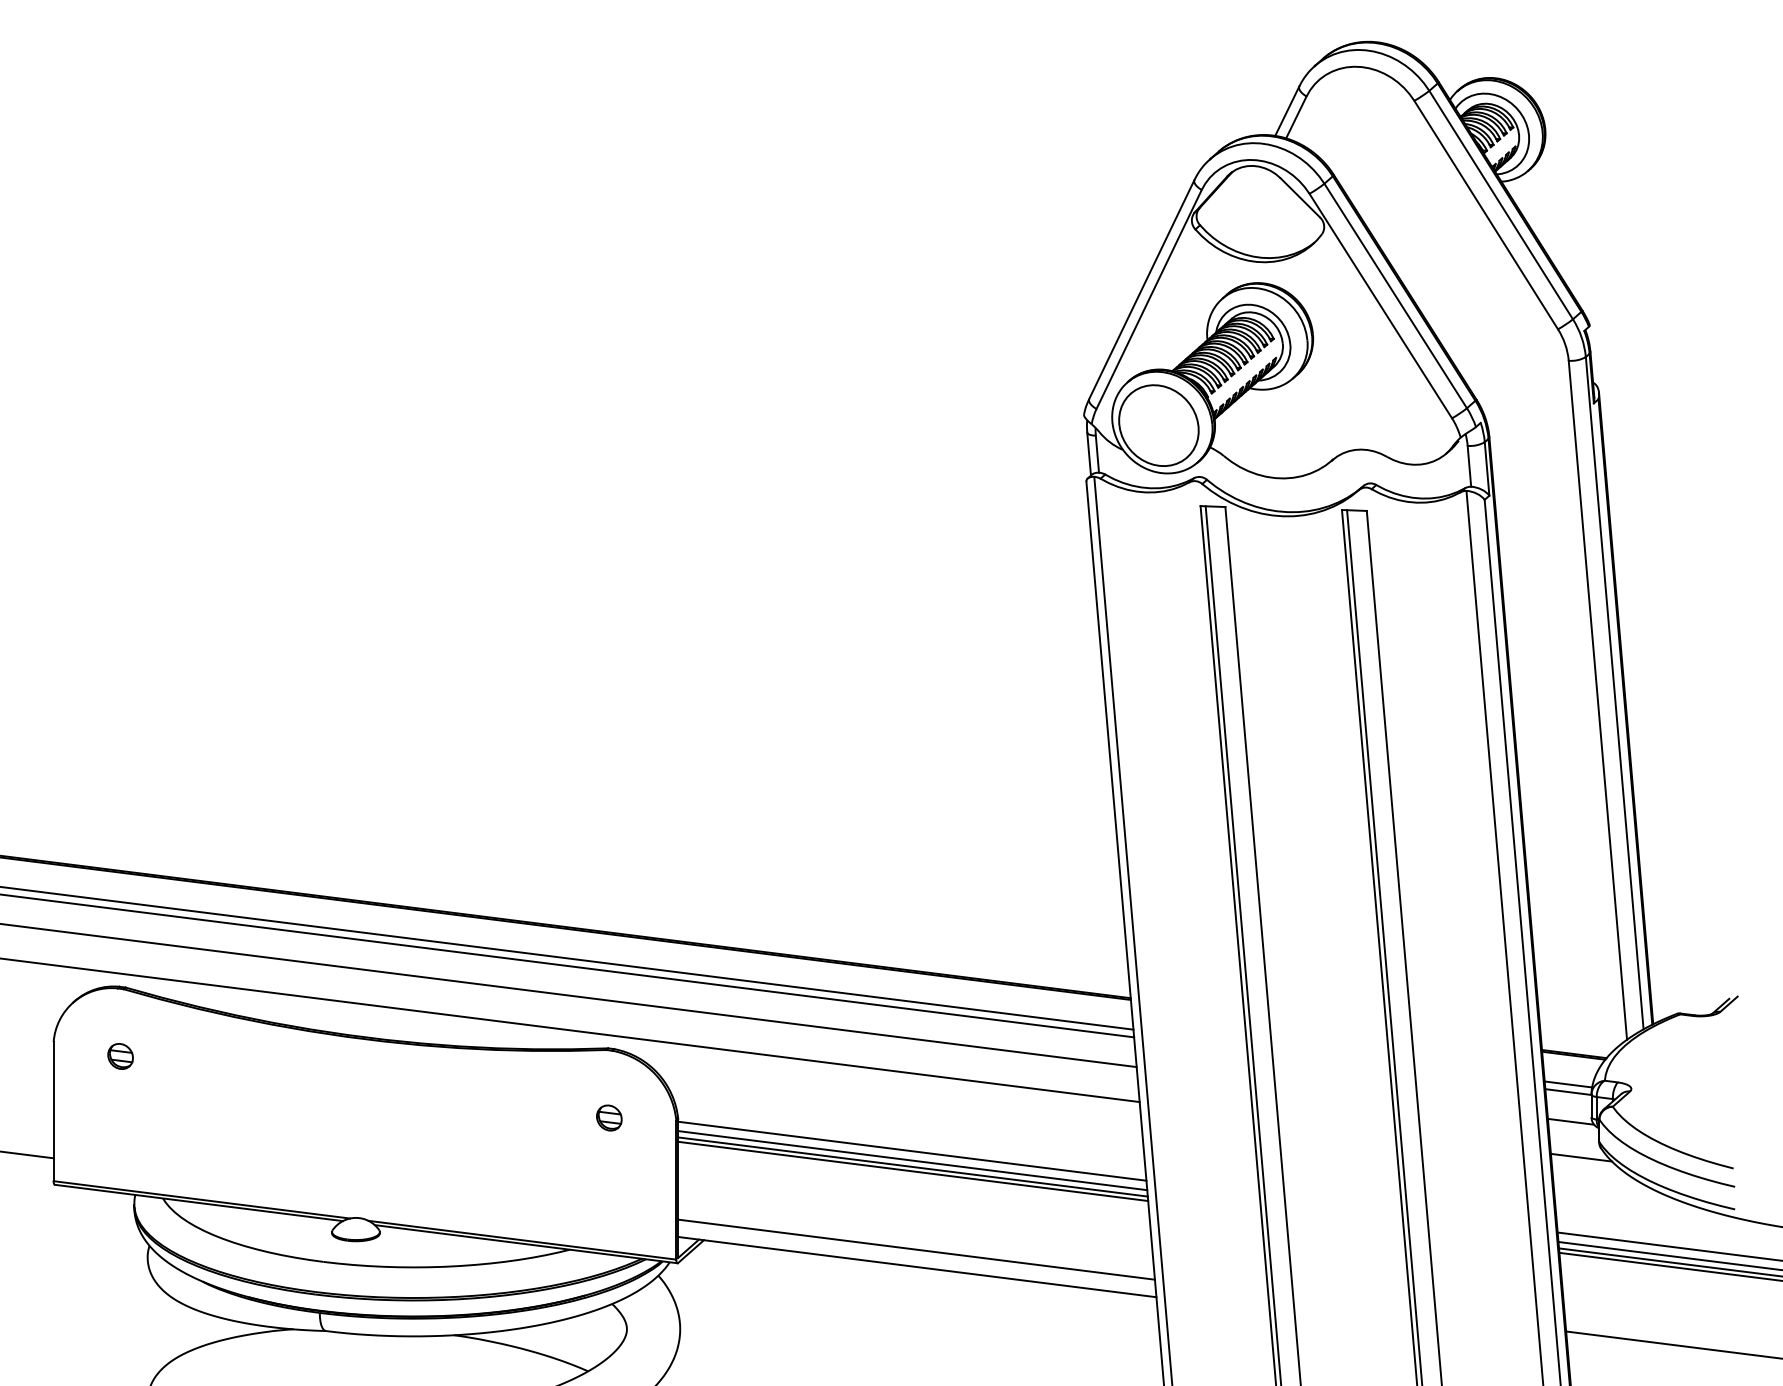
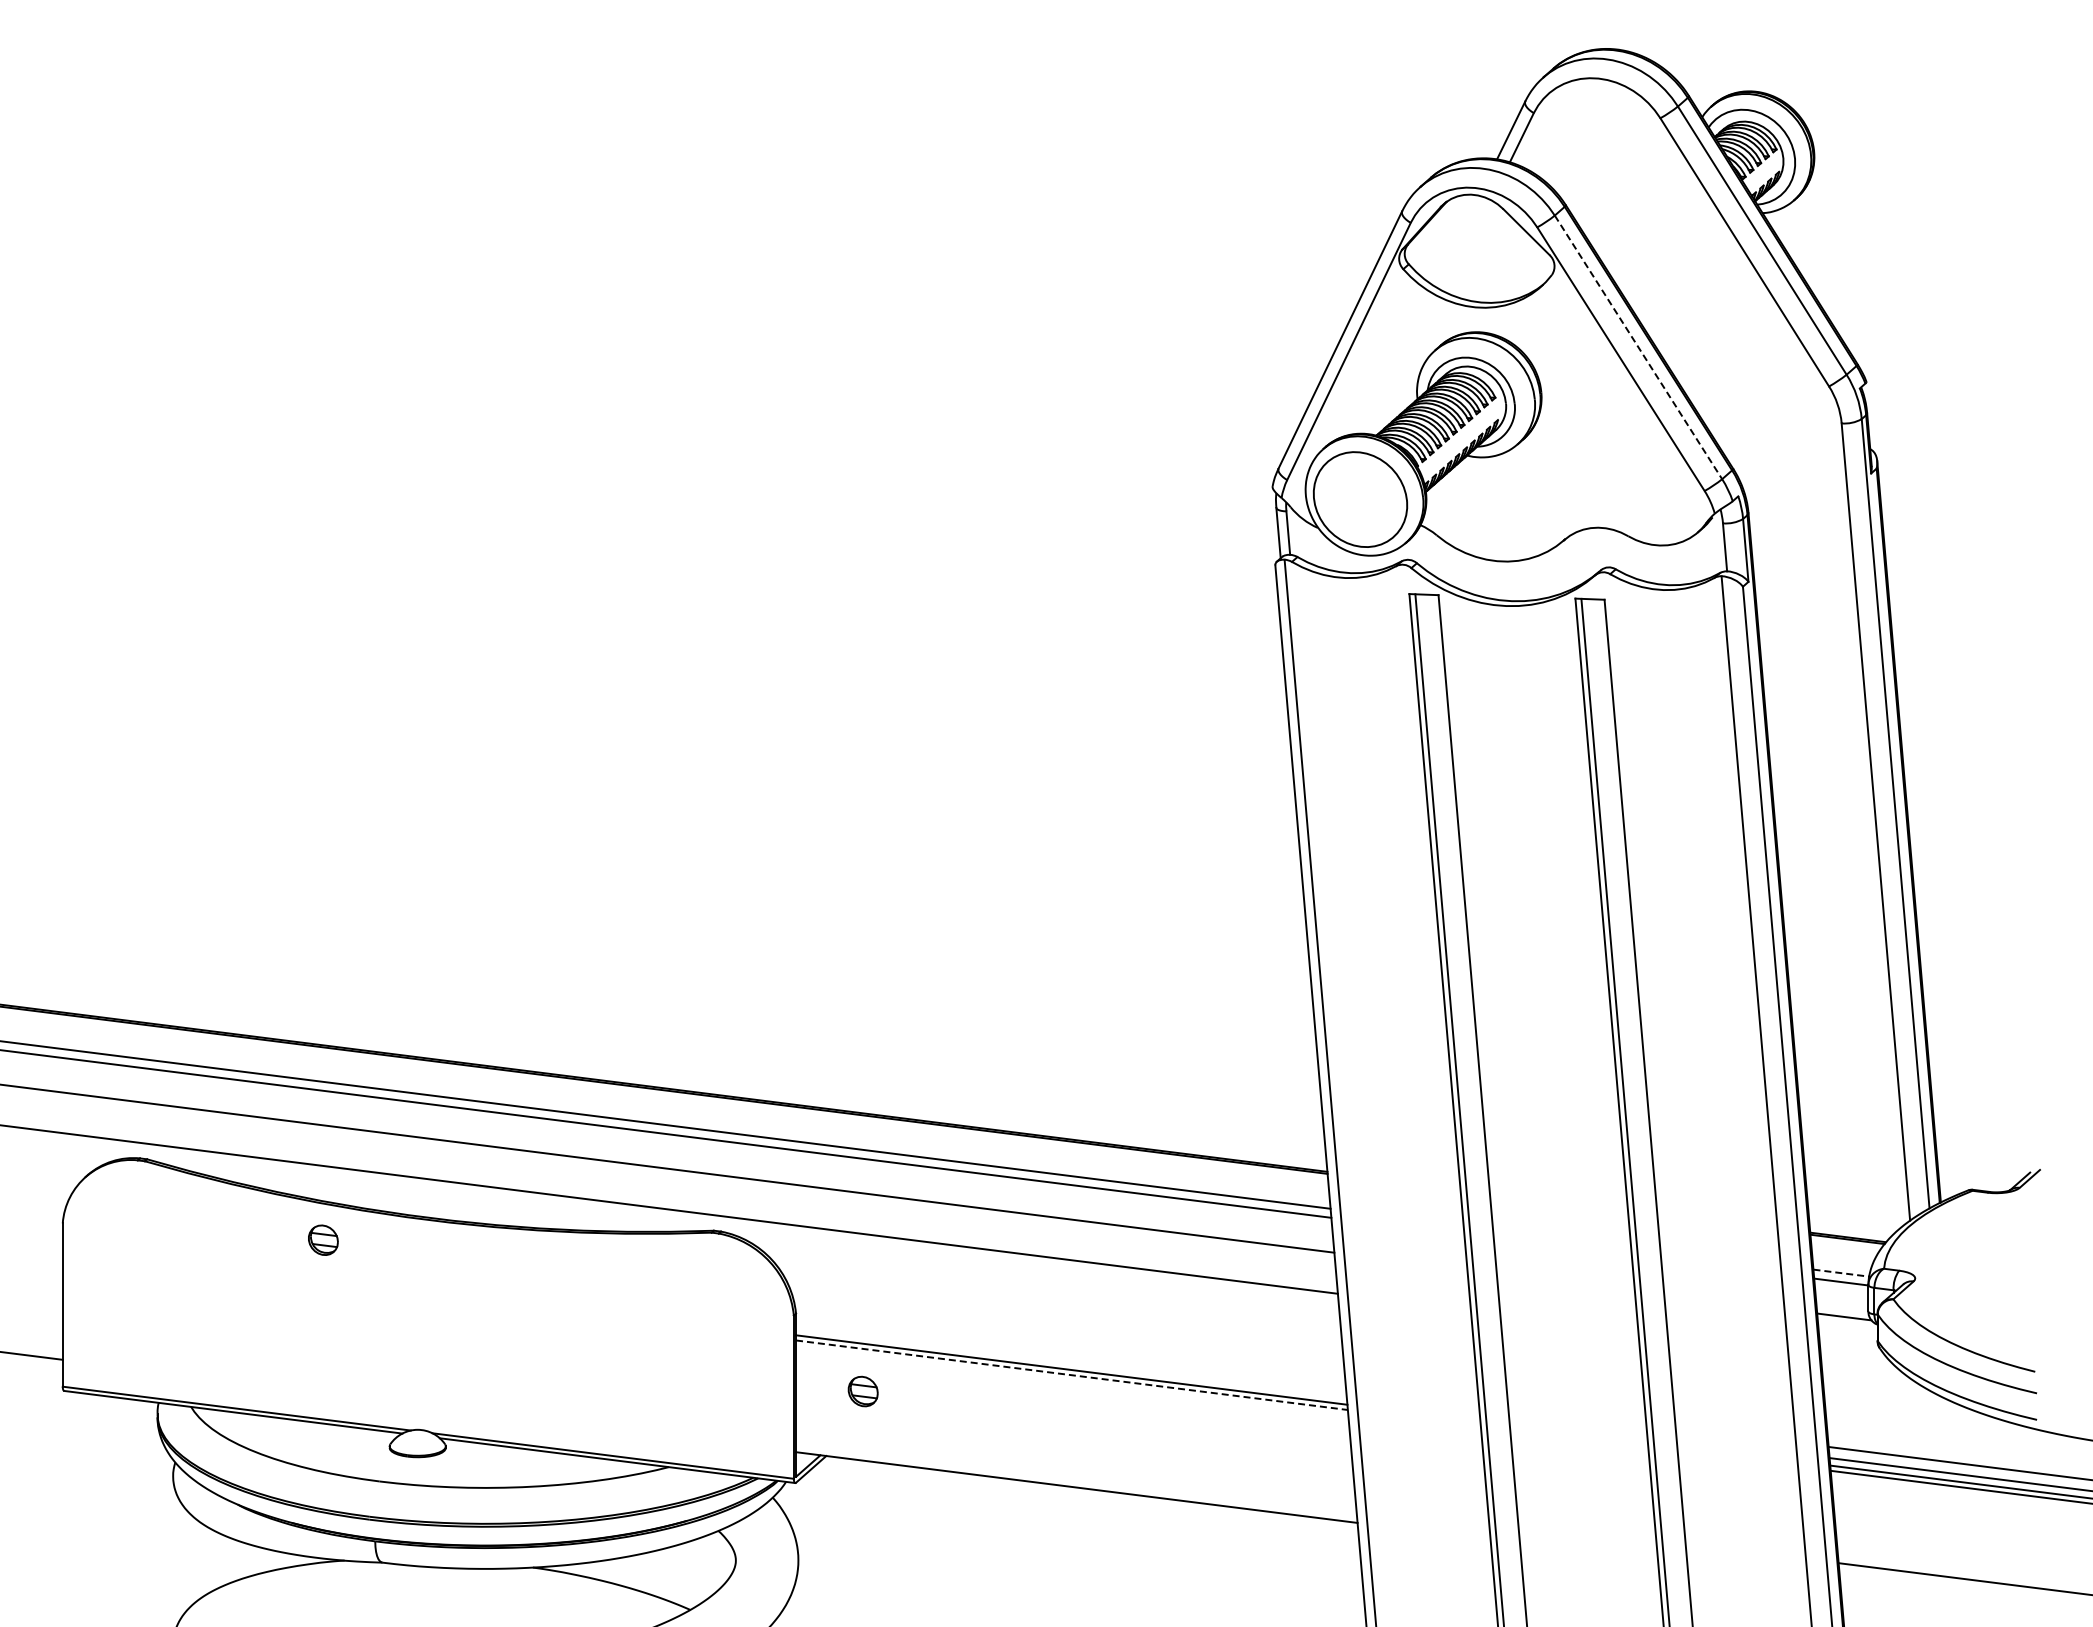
line: (1395, 296) -> (1638, 347), solid -> dashed
part: (120, 1055) -> (323, 1239), moved
line: (1568, 1084) -> (1841, 1273), solid -> dashed
part: (608, 1117) -> (862, 1391), moved
line: (911, 1151) -> (1070, 1351), removed
line: (1581, 1157) -> (1856, 1358), removed
line: (912, 1160) -> (1071, 1362), removed
line: (913, 1171) -> (1072, 1375), solid -> dashed
line: (916, 1249) -> (1075, 1466), removed

